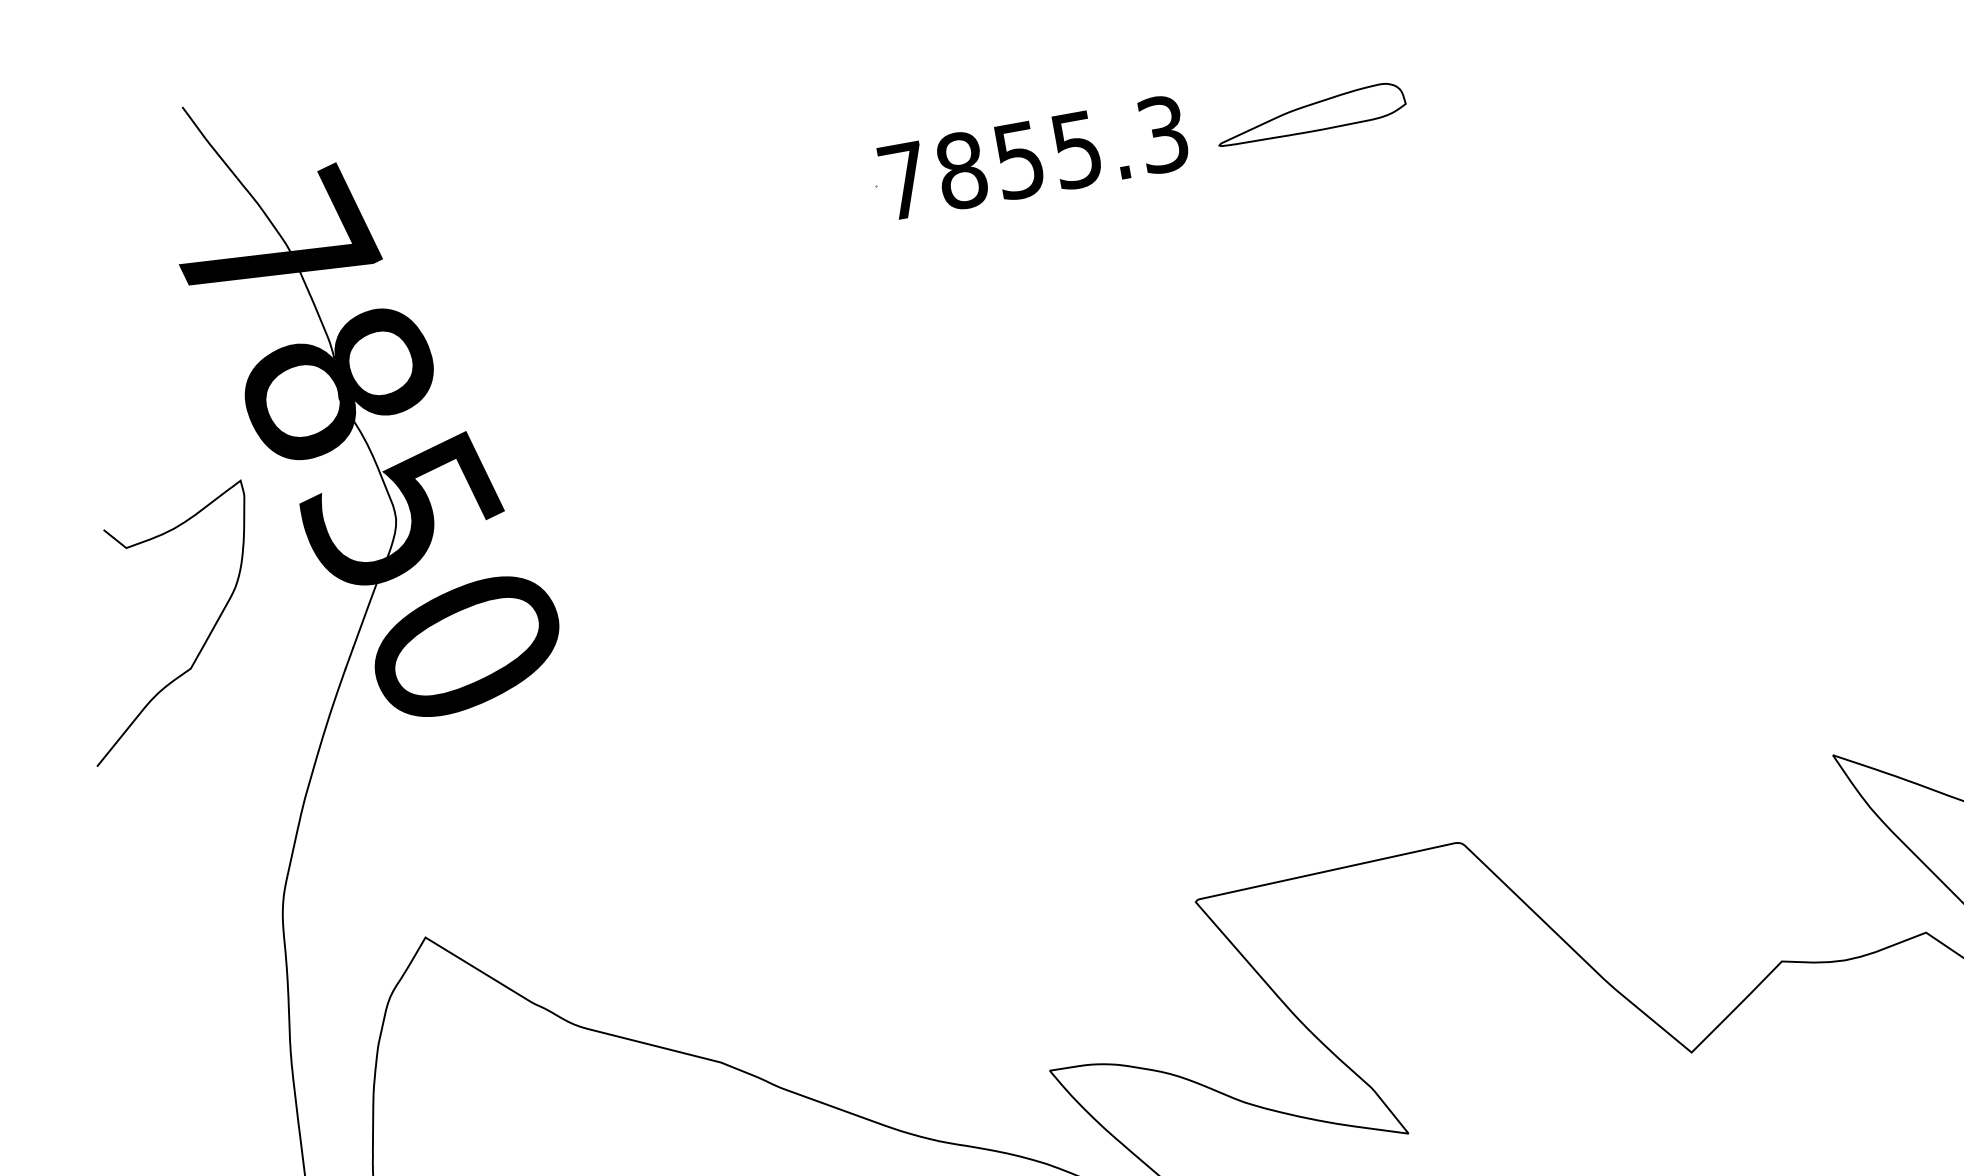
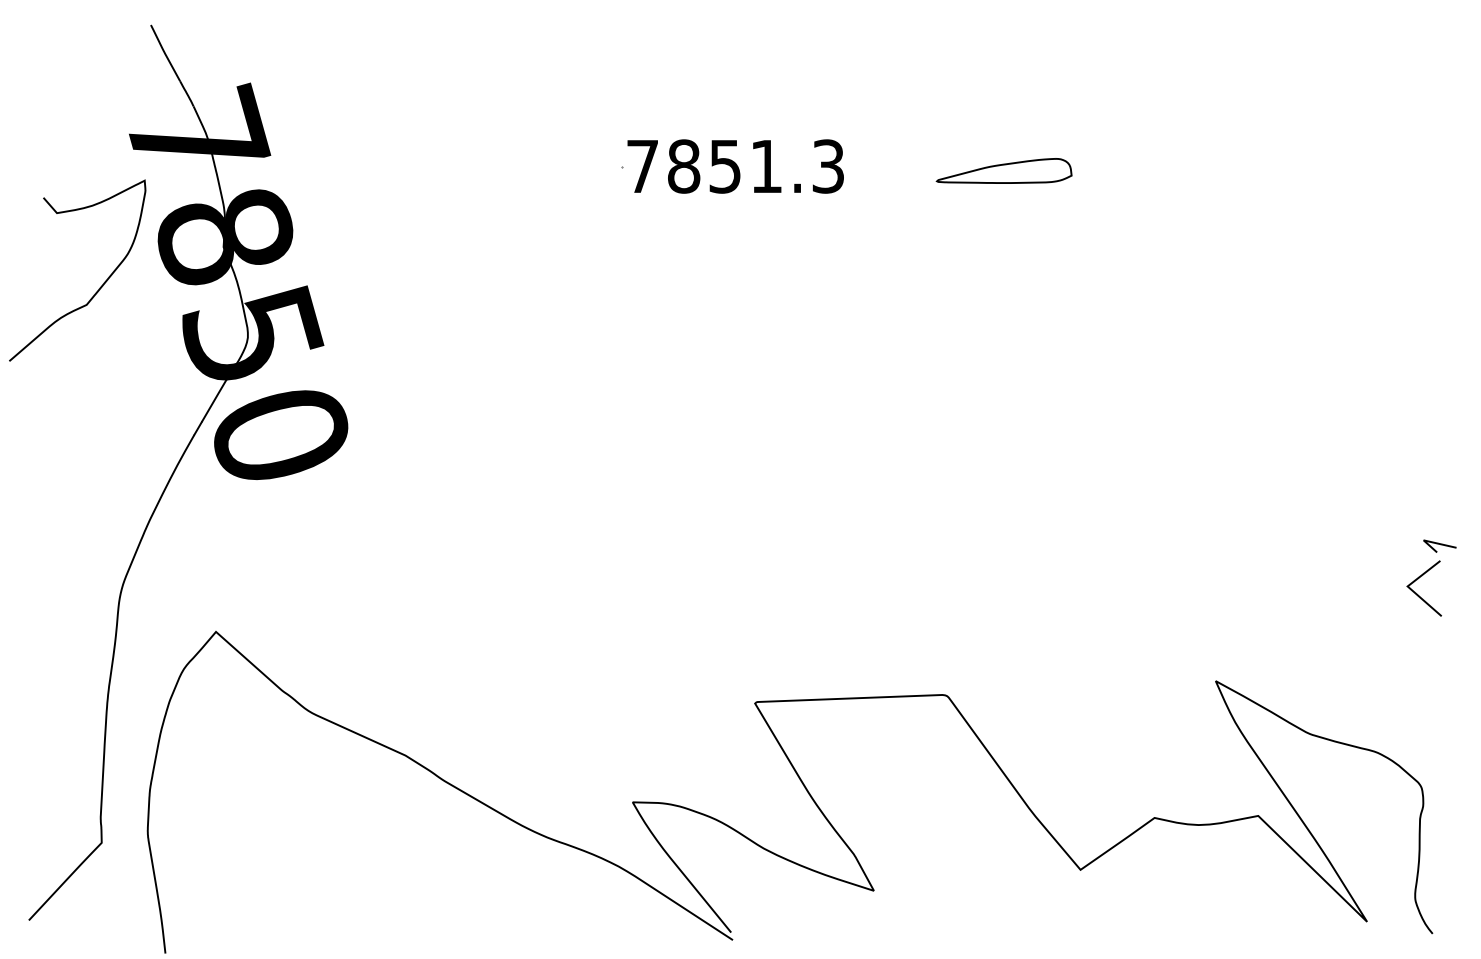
part: (1309, 113) -> (1003, 170), moved
text: (1076, 149) -> (766, 166), 7855.3 -> 7851.3
curve: (204, 641) -> (99, 287), moved

